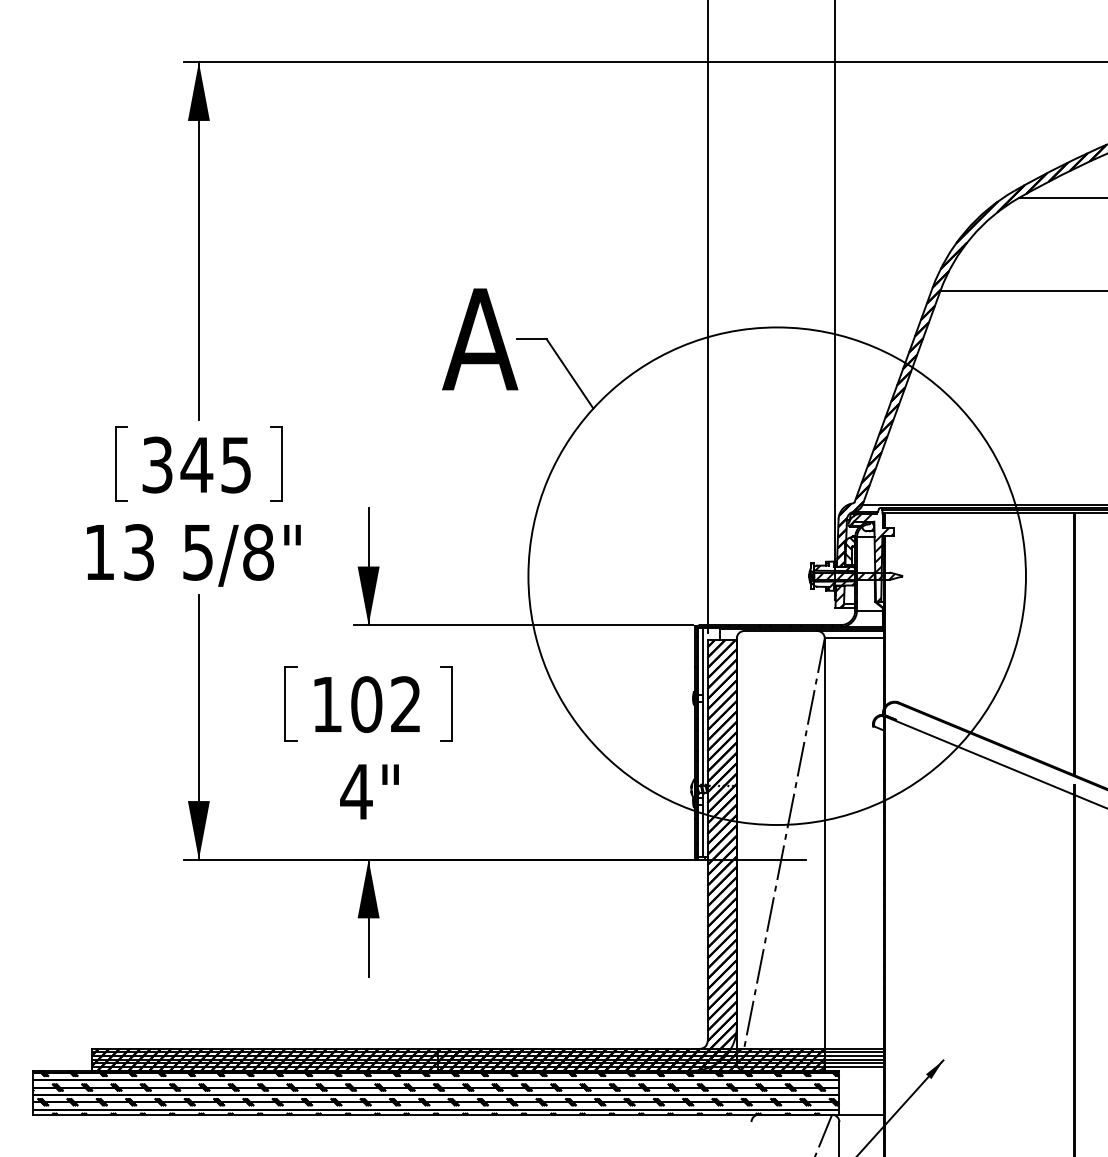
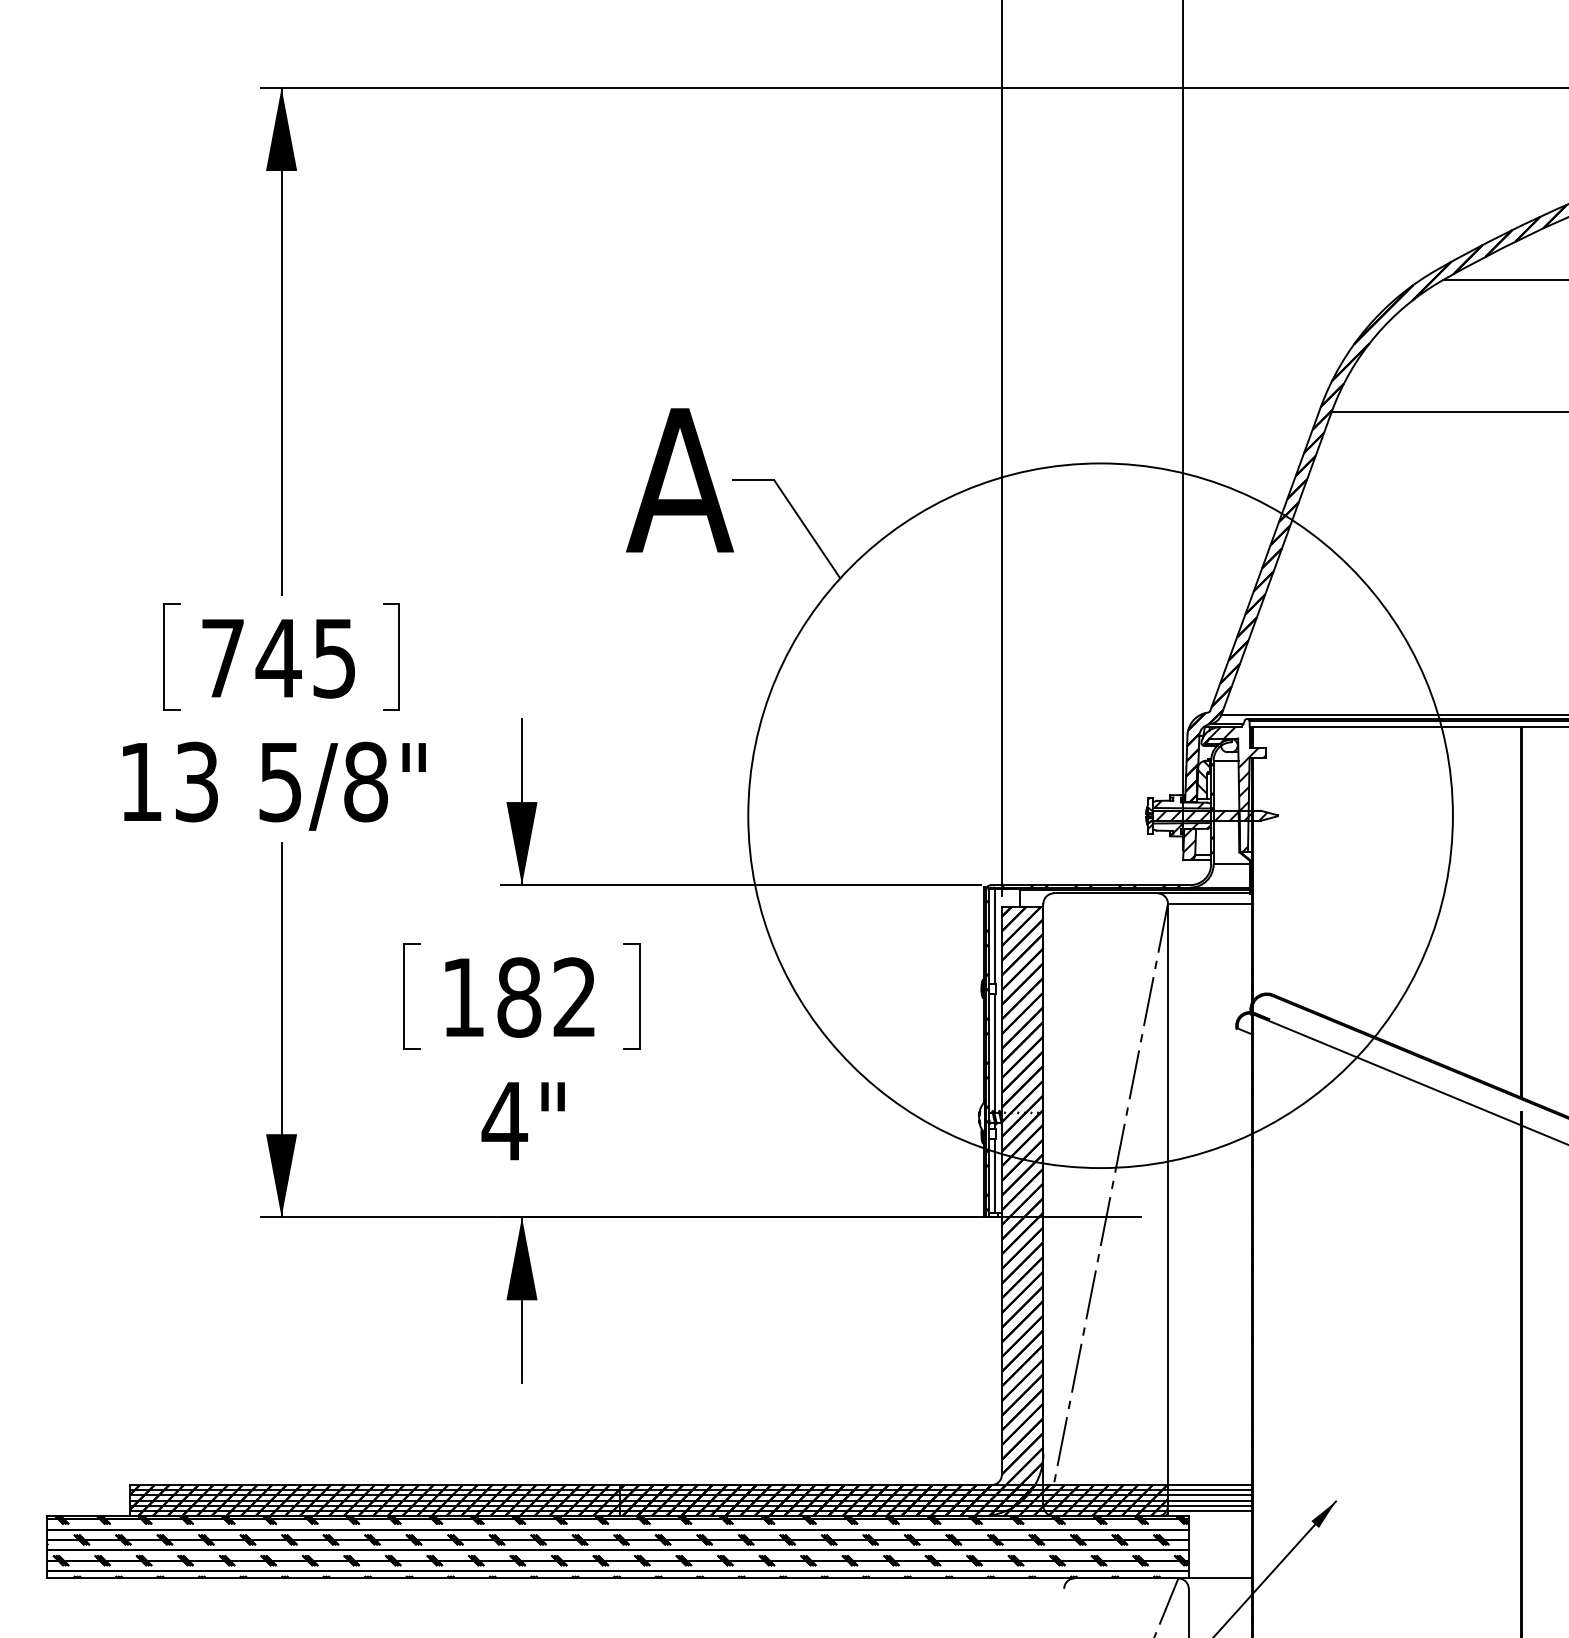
text: (157, 465) -> (223, 658), 345 -> 745
text: (366, 704) -> (519, 997), 102 -> 182

